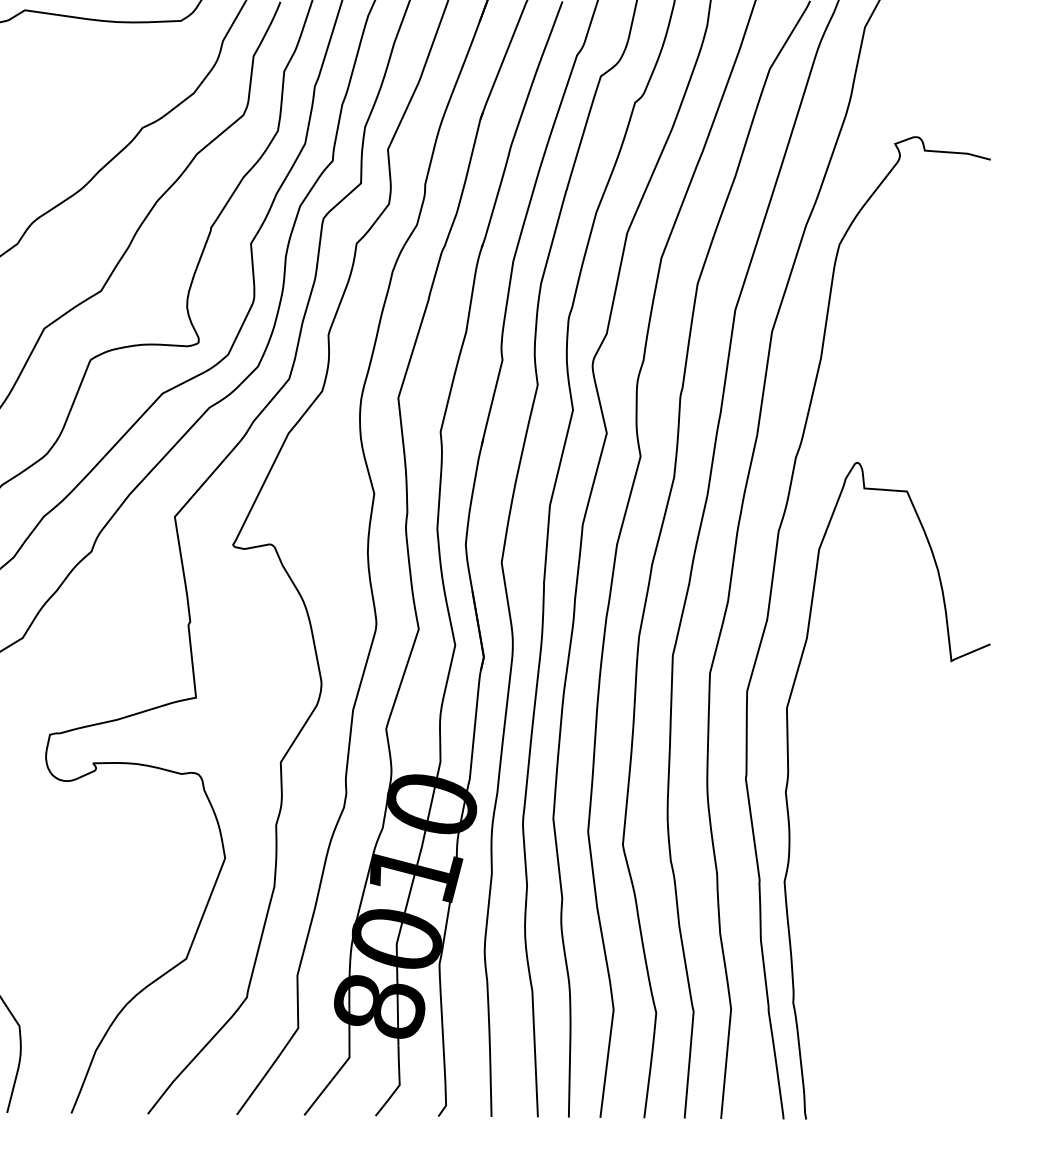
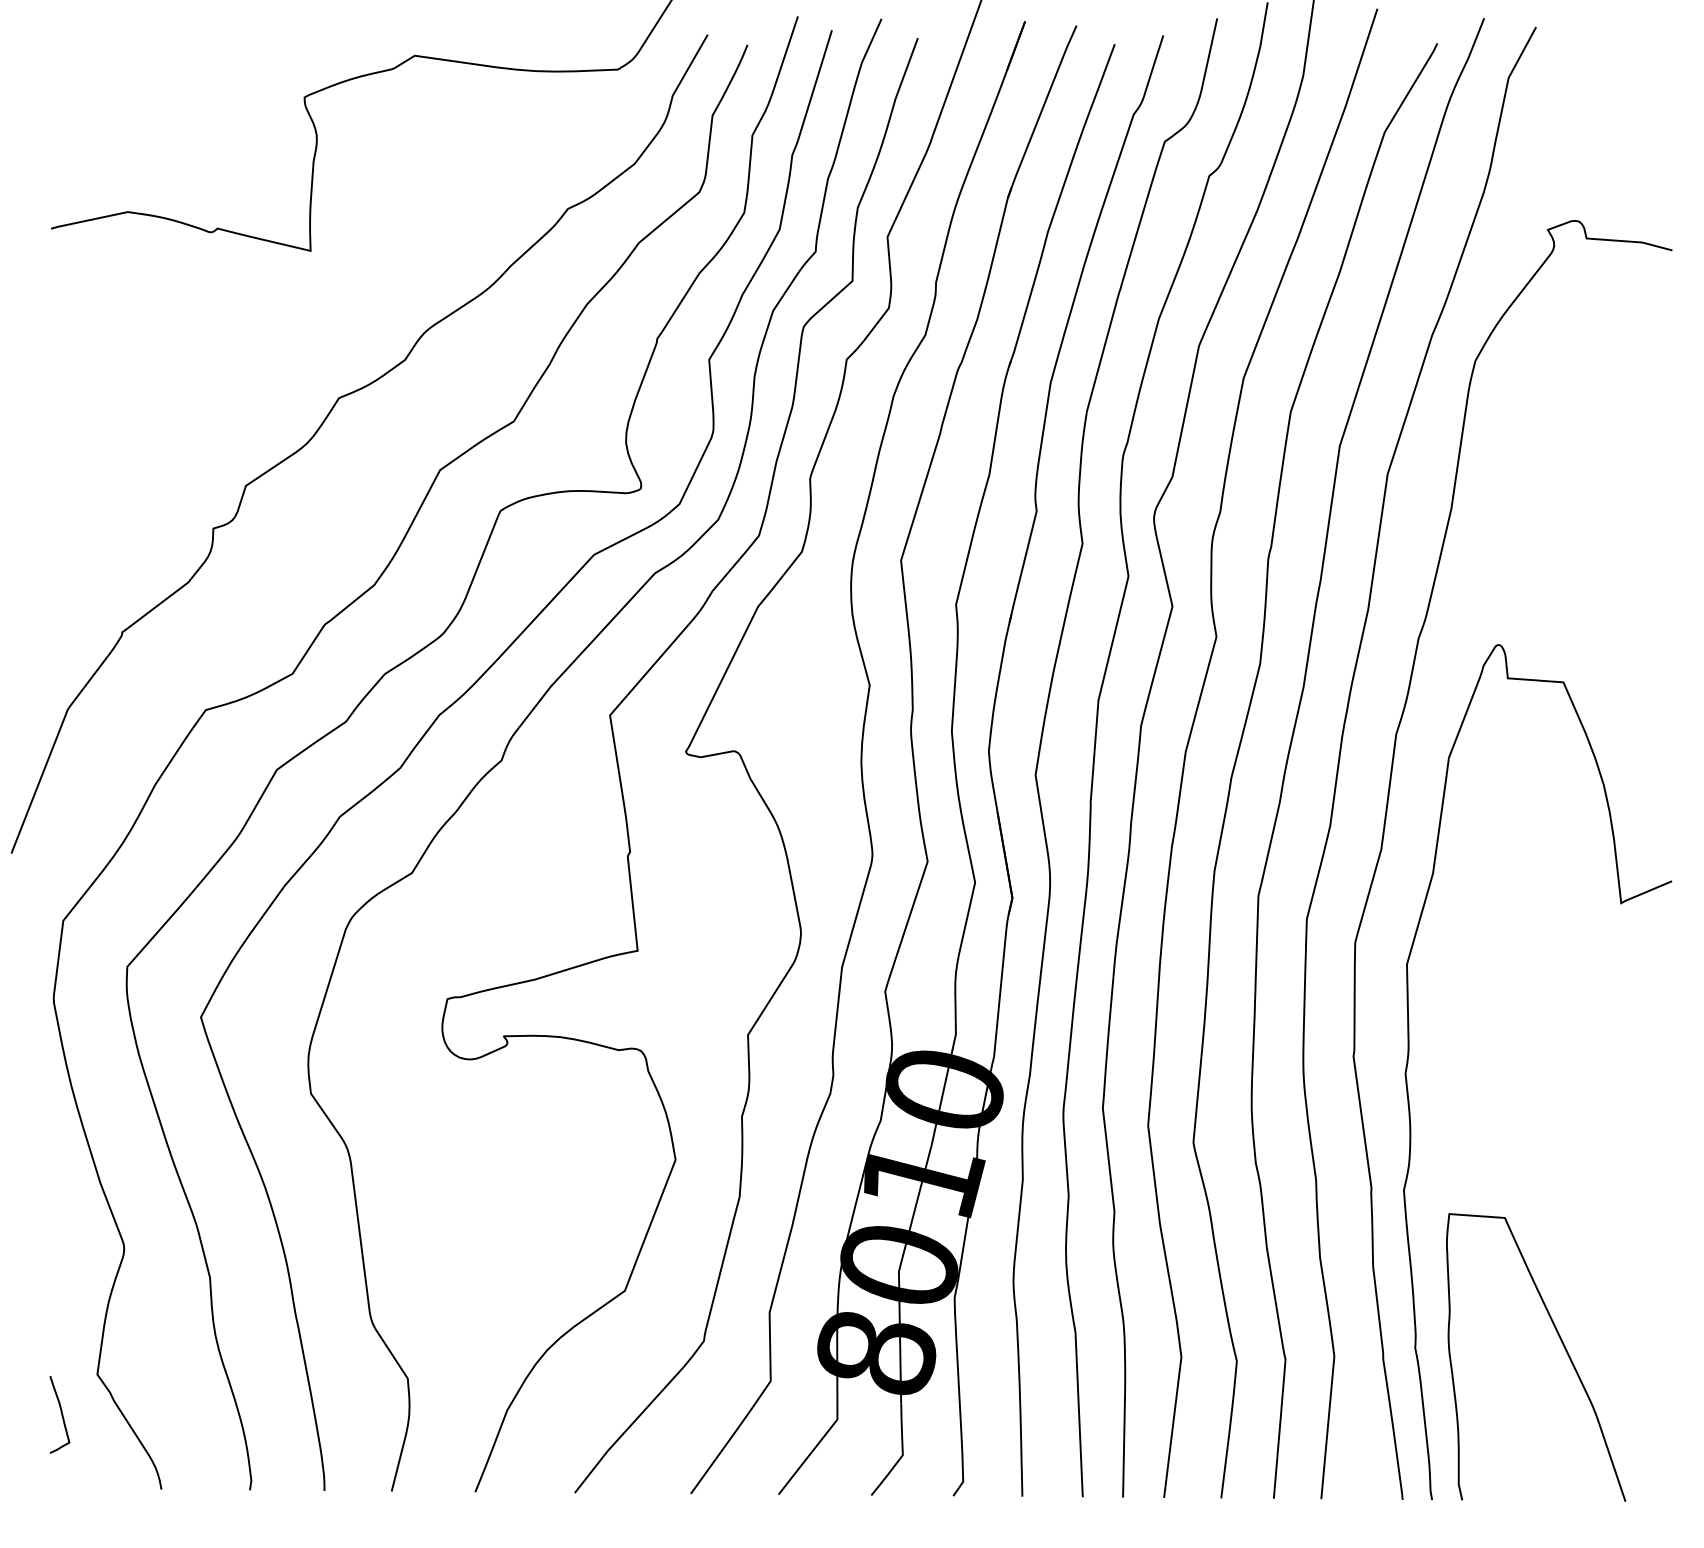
curve: (907, 1002) -> (1563, 1347), added

